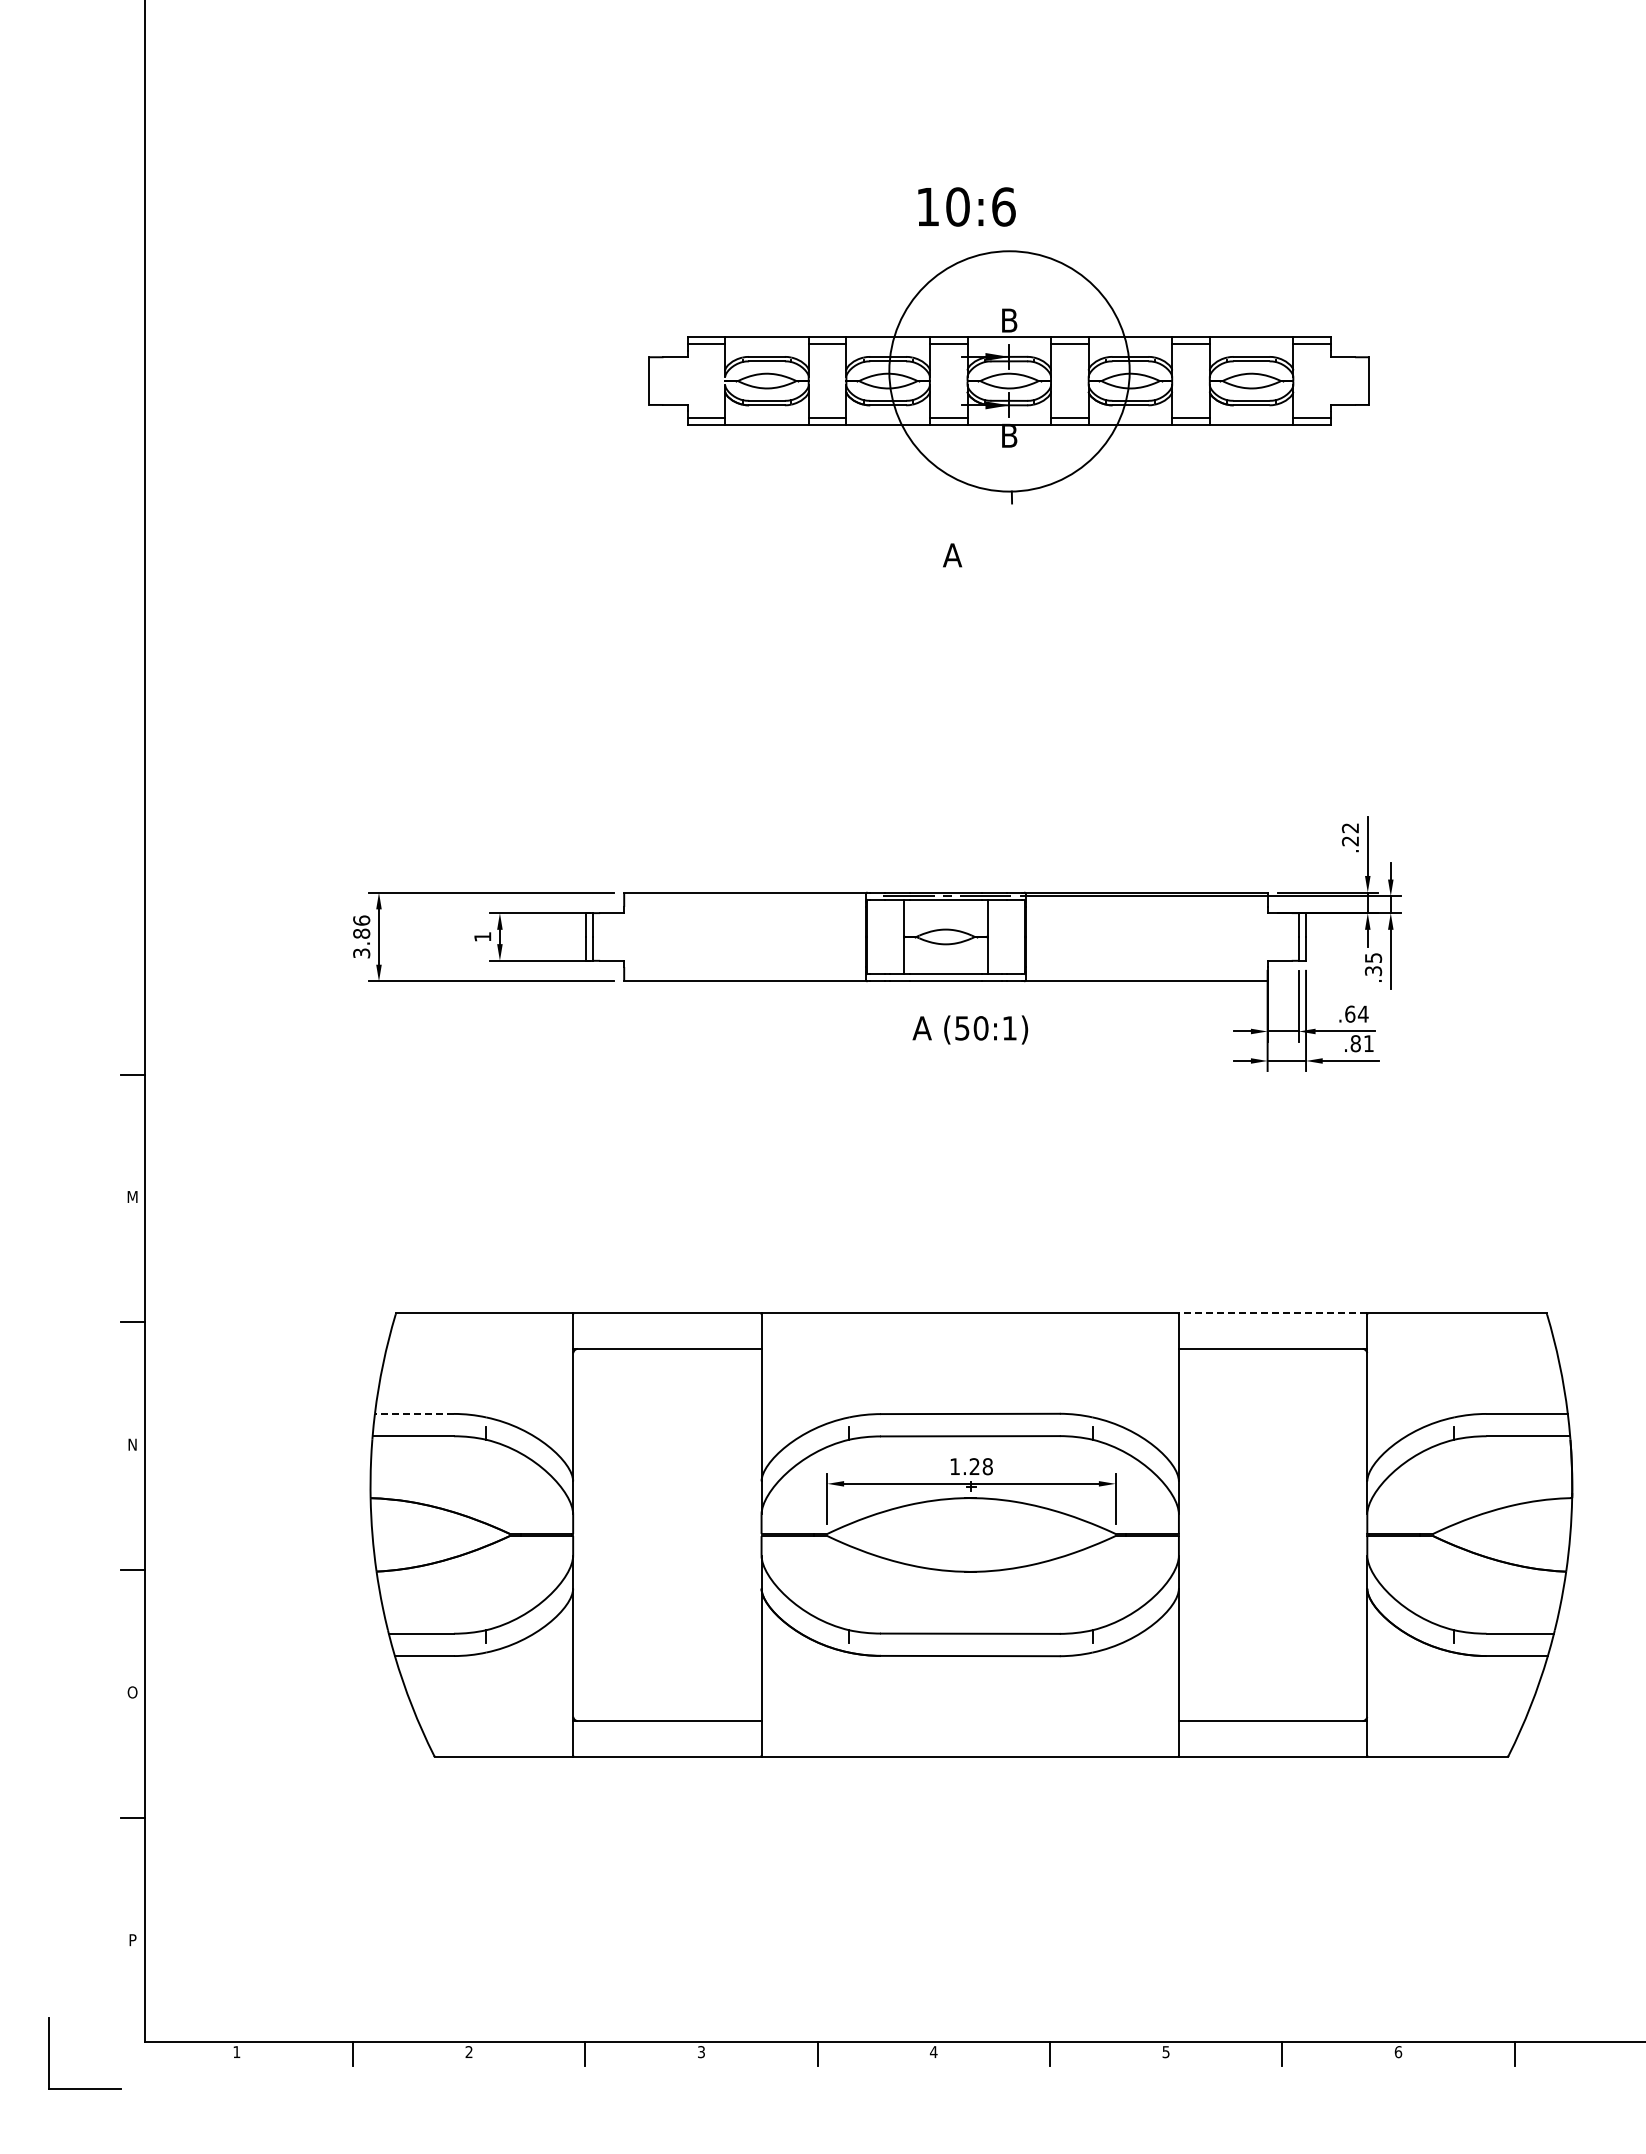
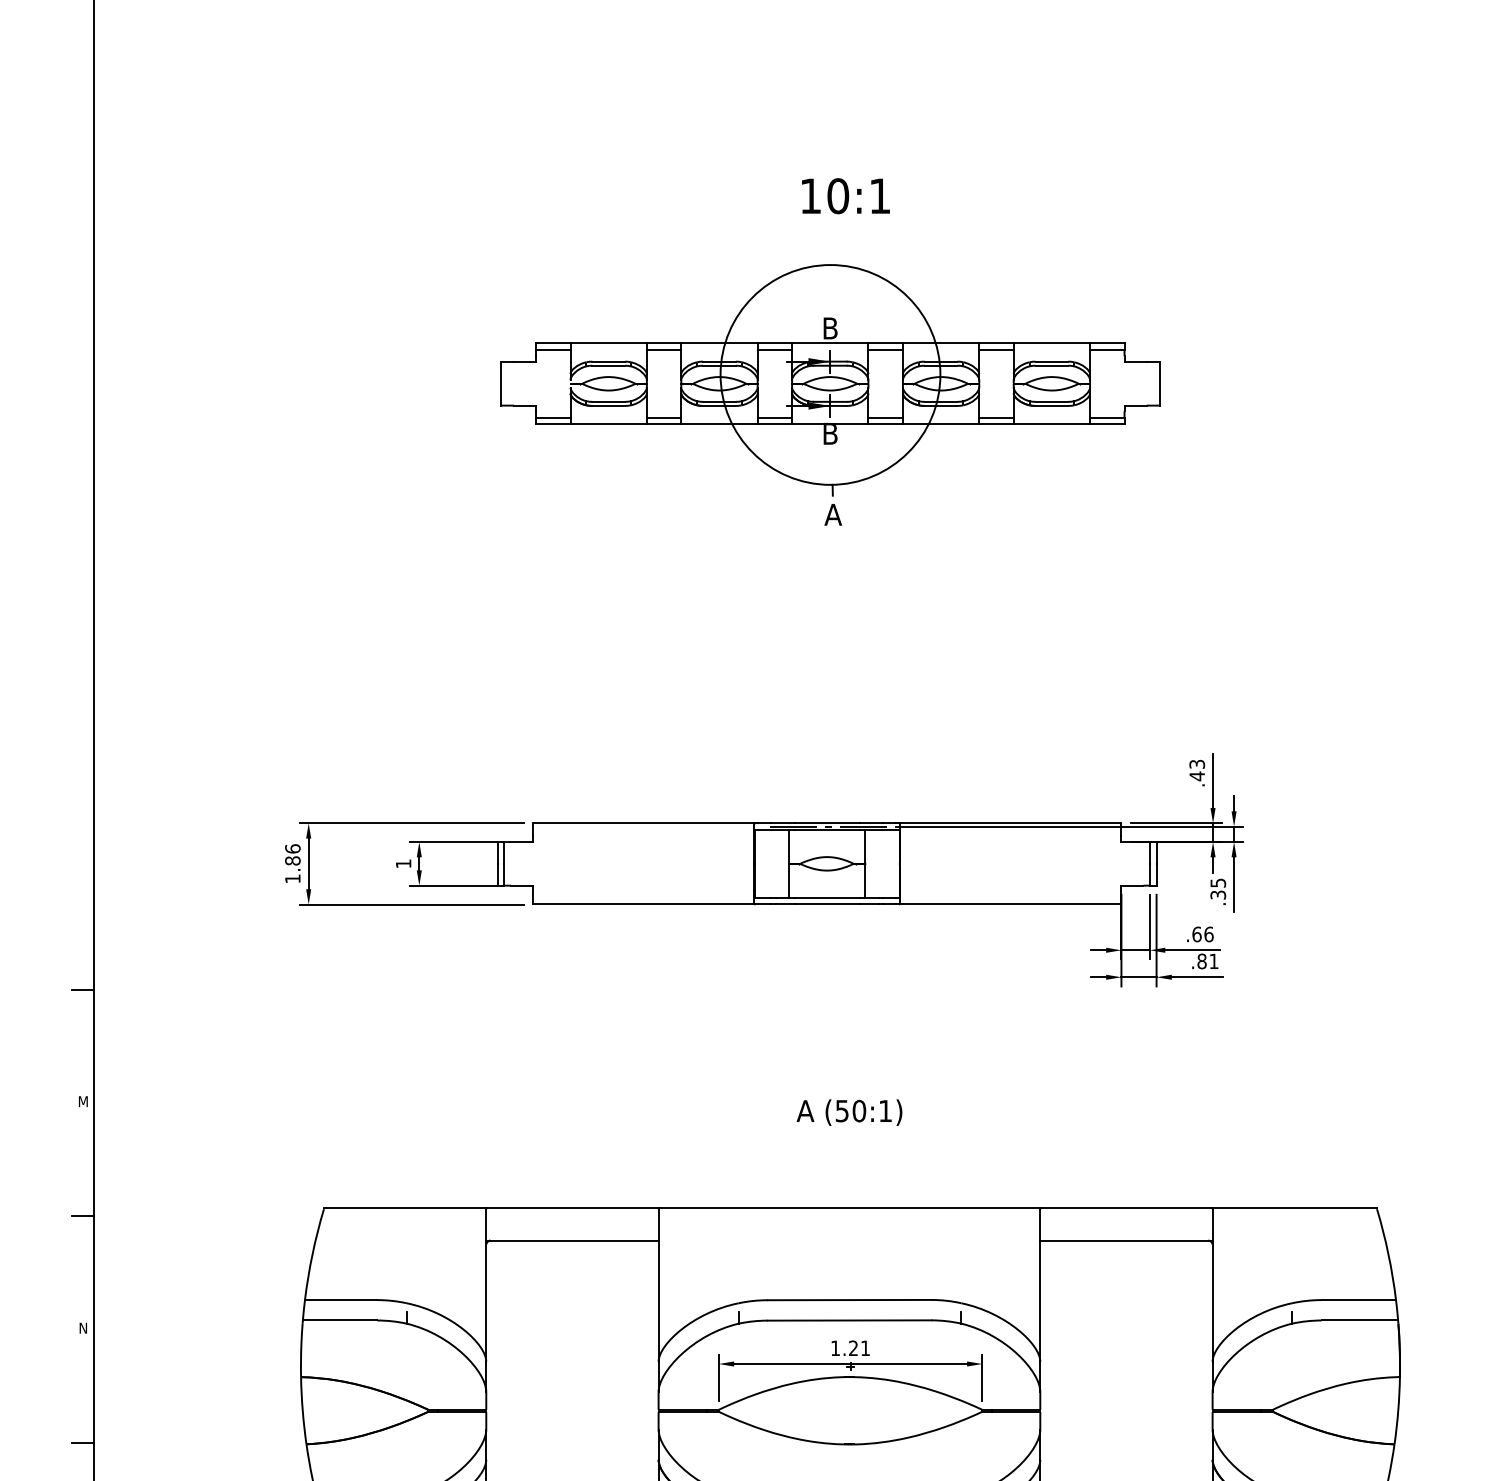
text: (1003, 206) -> (879, 195), 10:6 -> 10:1
part: (1008, 377) -> (829, 380), moved
text: (1350, 834) -> (1197, 770), .22 -> .43
text: (361, 953) -> (292, 878), 3.86 -> 1.86
text: (1362, 1013) -> (1208, 933), .64 -> .66
text: (970, 1029) -> (849, 1112), moved
line: (1272, 1313) -> (1125, 1208), dashed -> solid
line: (413, 1413) -> (340, 1299), dashed -> solid
text: (987, 1466) -> (865, 1348), 1.28 -> 1.21

